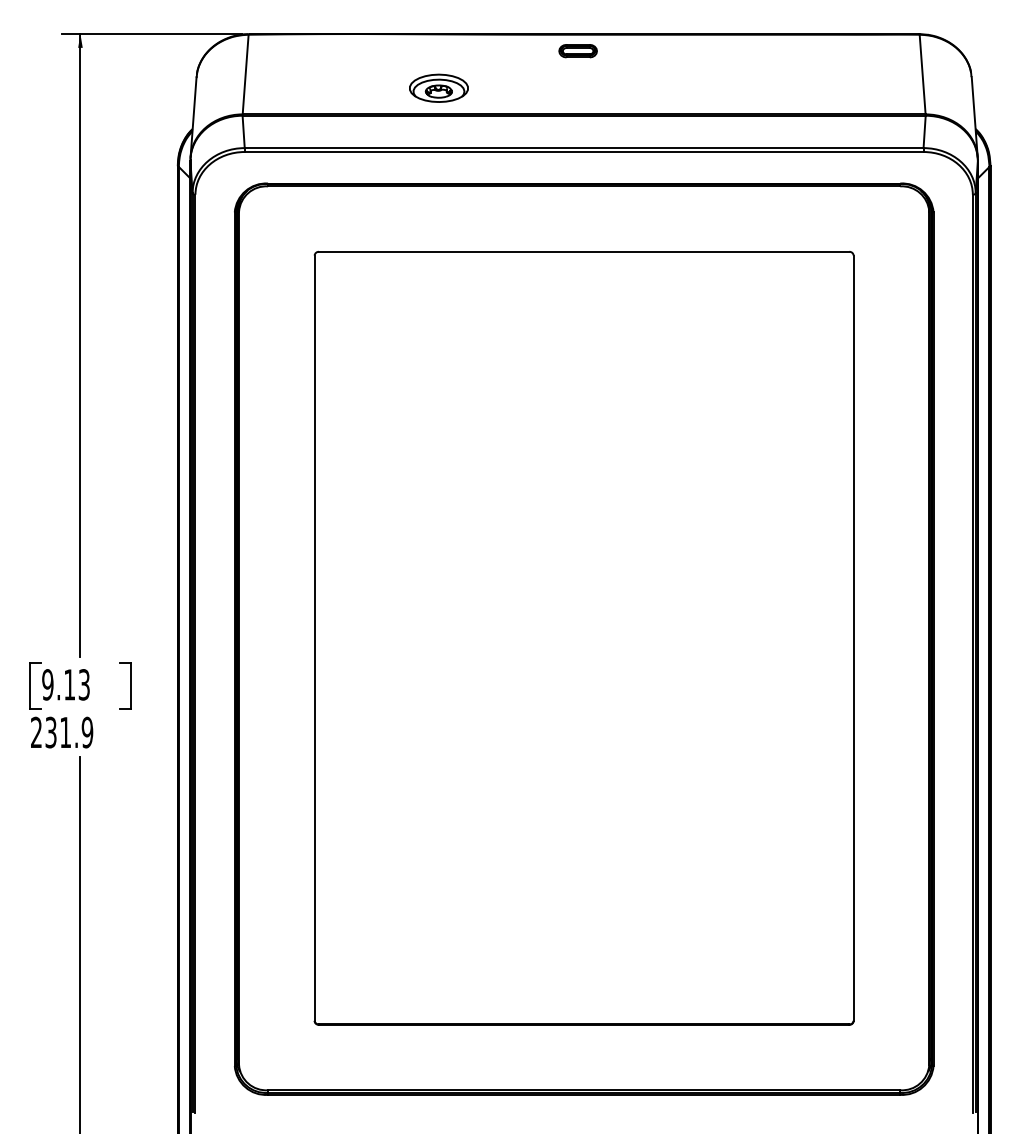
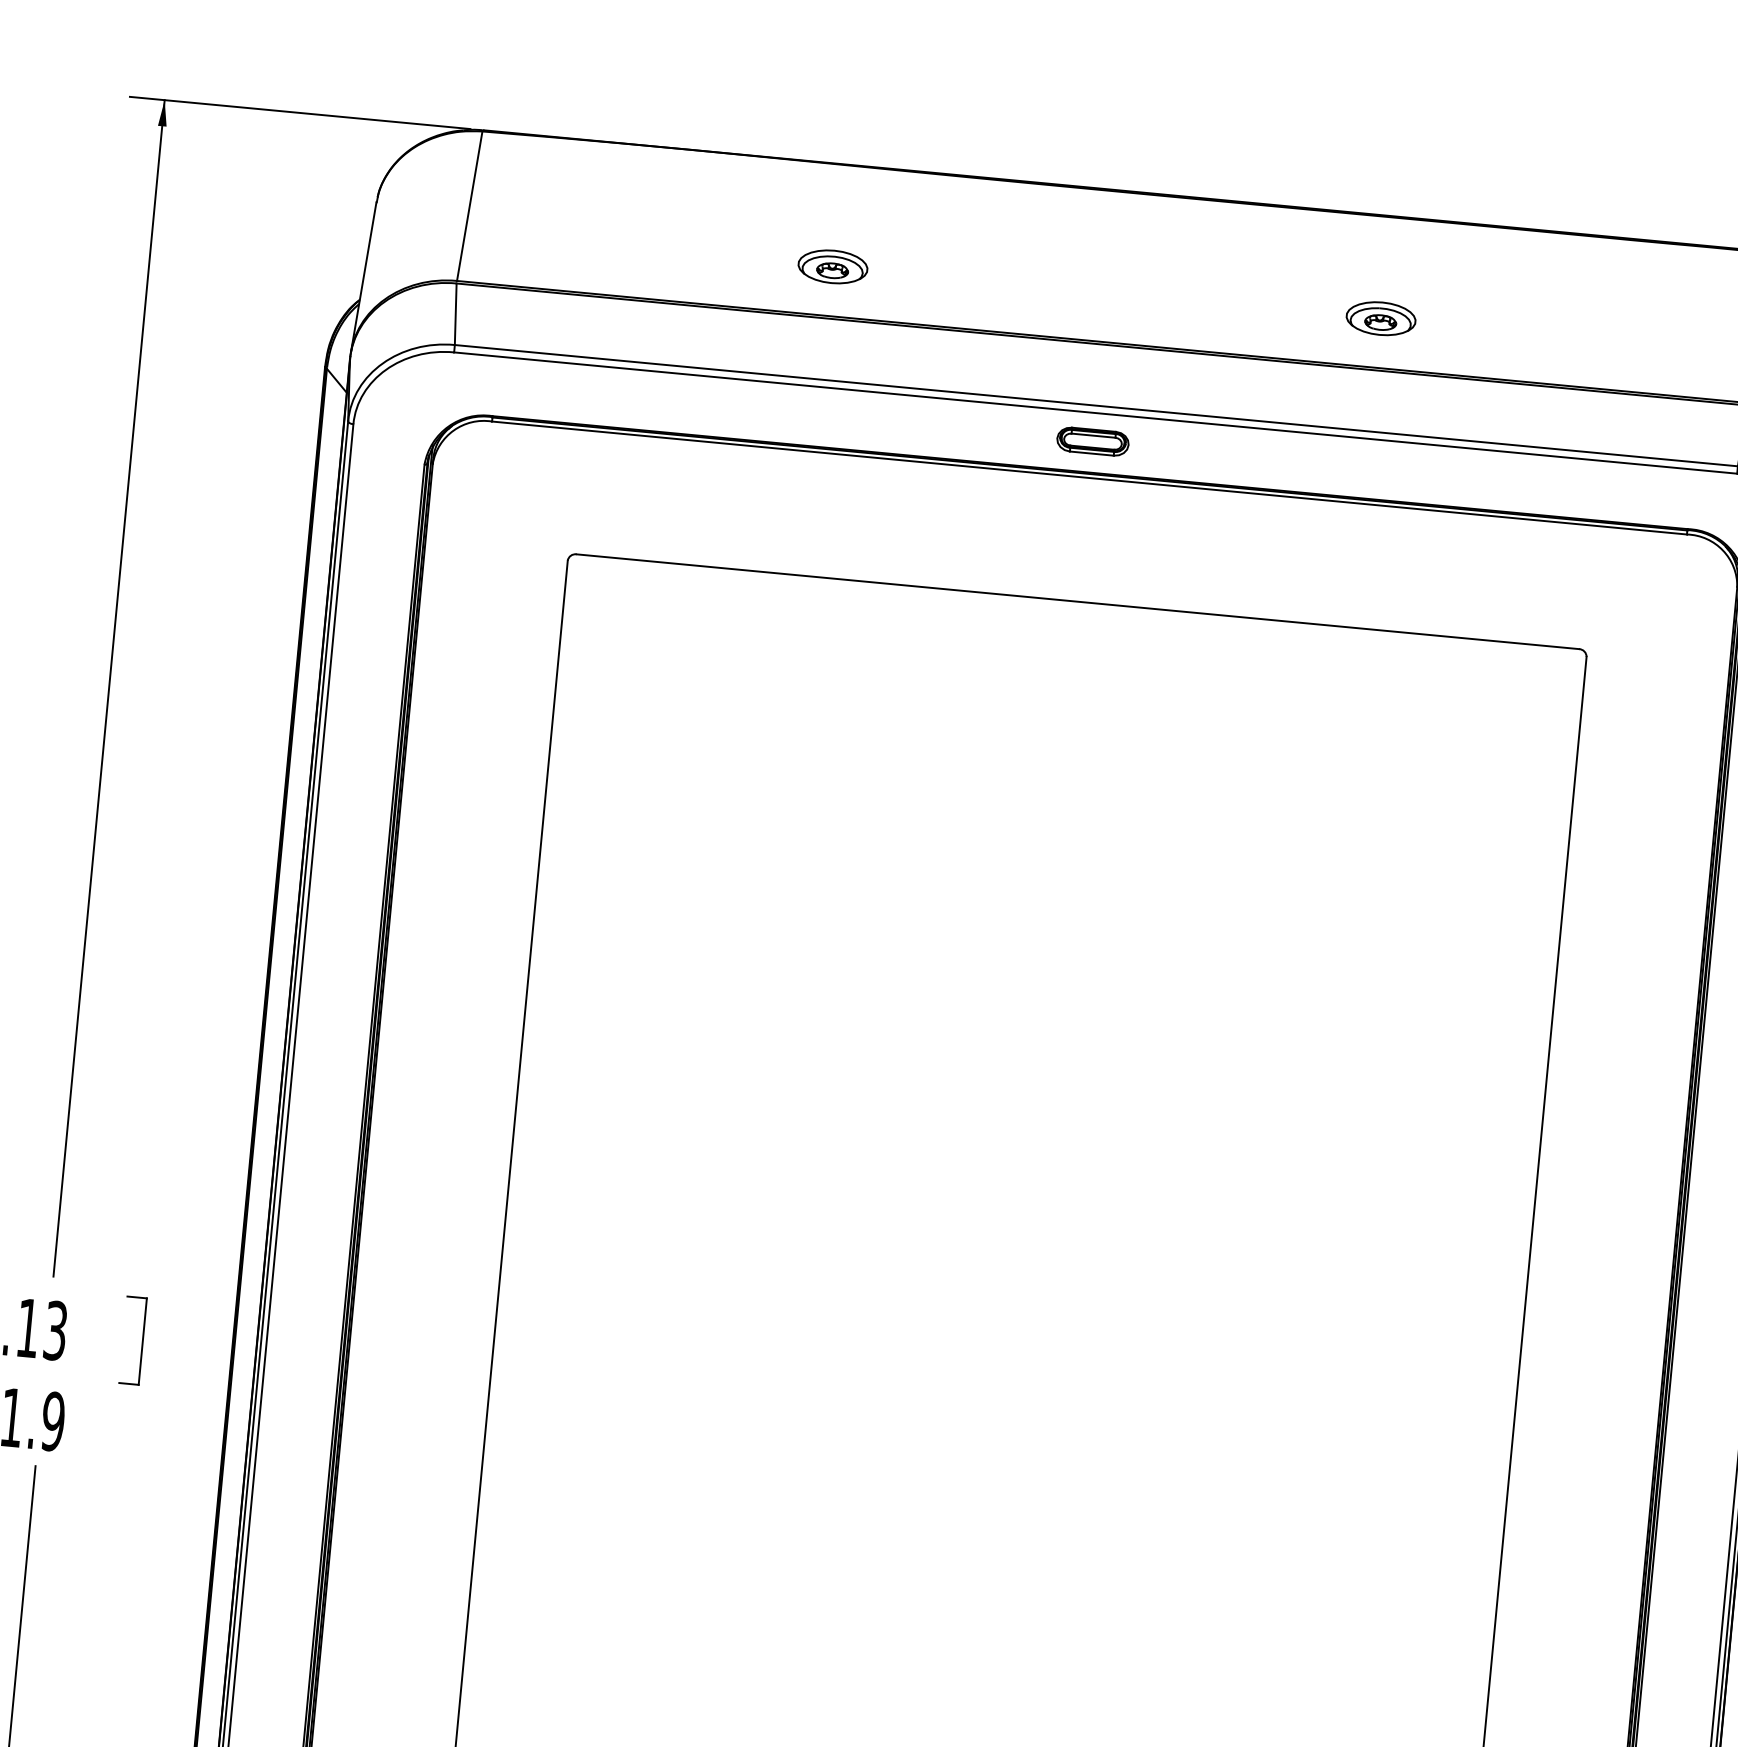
part: (577, 51) -> (1091, 442), moved
part: (439, 88) -> (833, 267), size x0.62
part: (729, 88) -> (1381, 318), added

